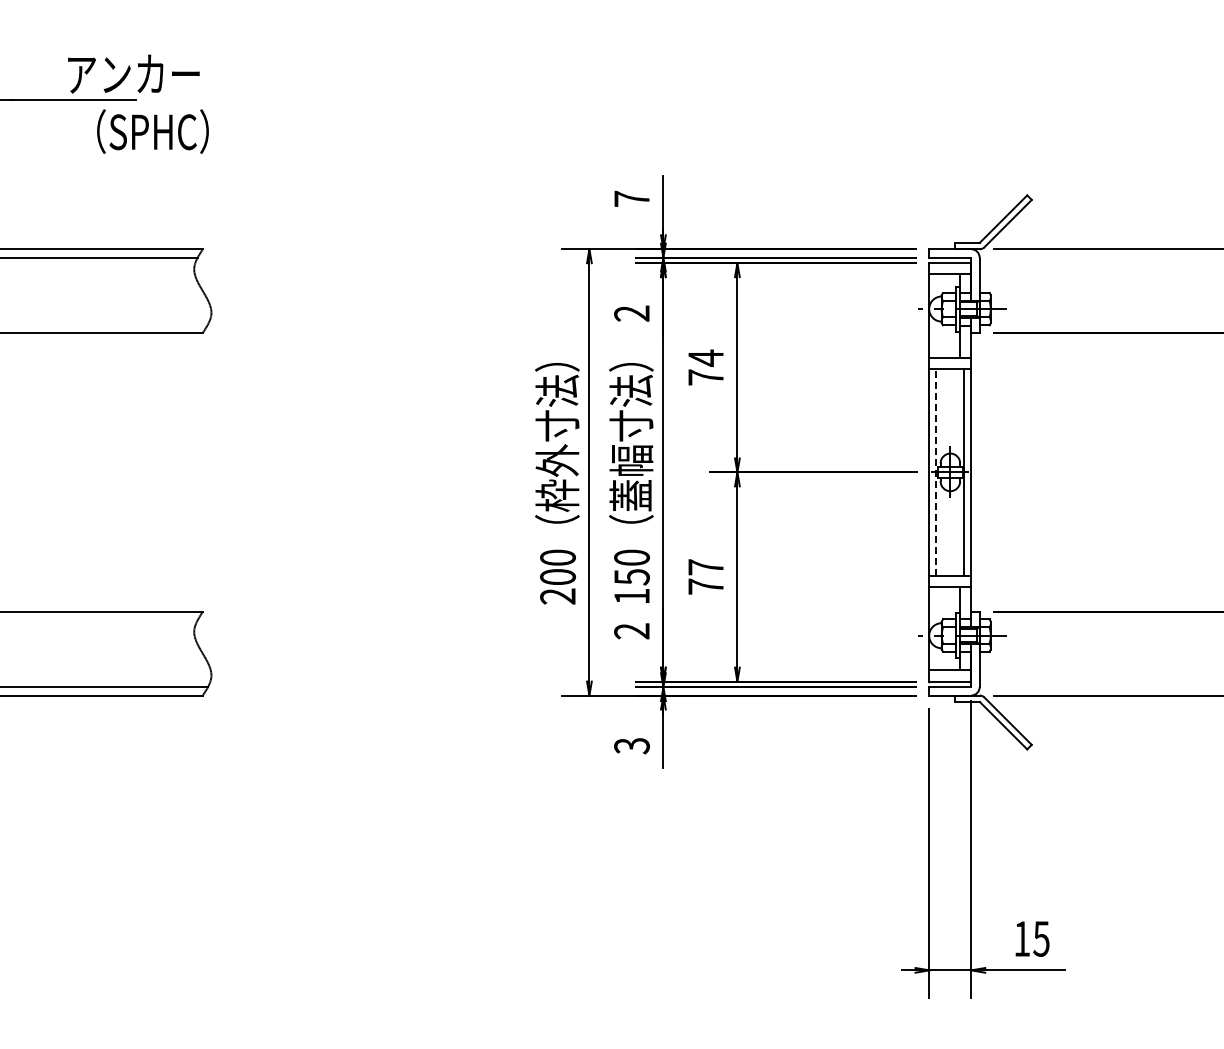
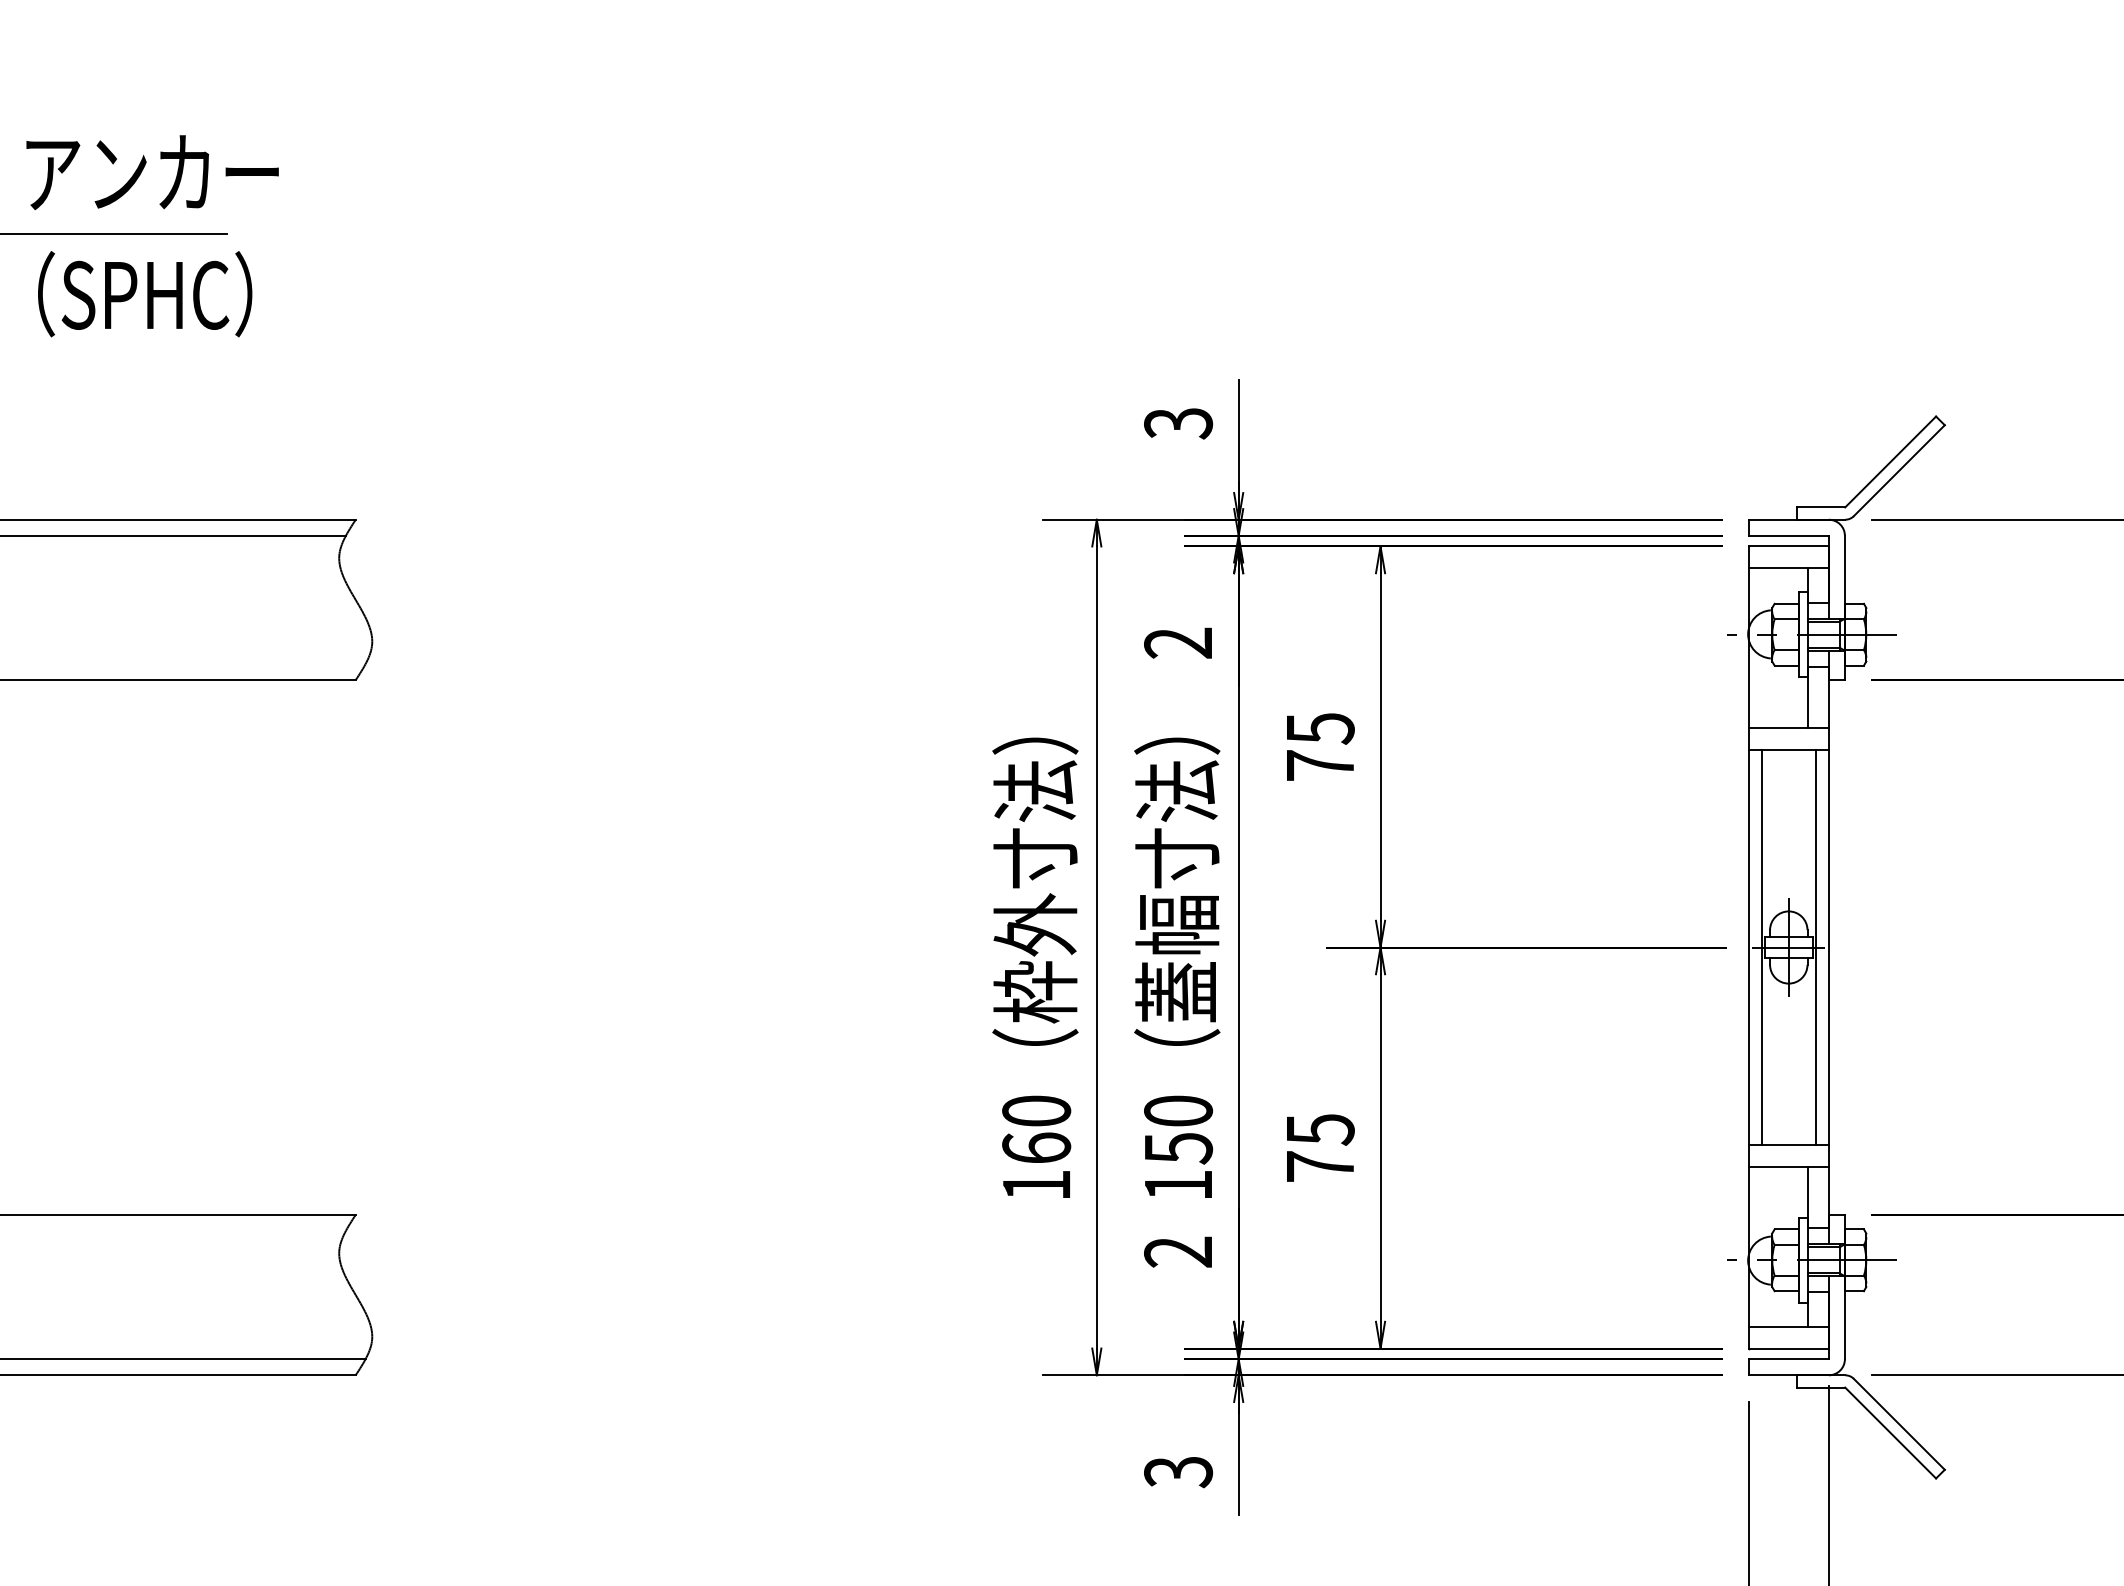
text: (133, 73) -> (151, 171), moved
text: (152, 131) -> (144, 294), moved
text: (631, 198) -> (1177, 422), 7 -> 3
text: (705, 358) -> (1319, 729), 74 -> 75
line: (936, 471) -> (1762, 945), dashed -> solid
text: (705, 567) -> (1319, 1129), 77 -> 75
text: (557, 586) -> (1035, 1166), 200 -> 160

